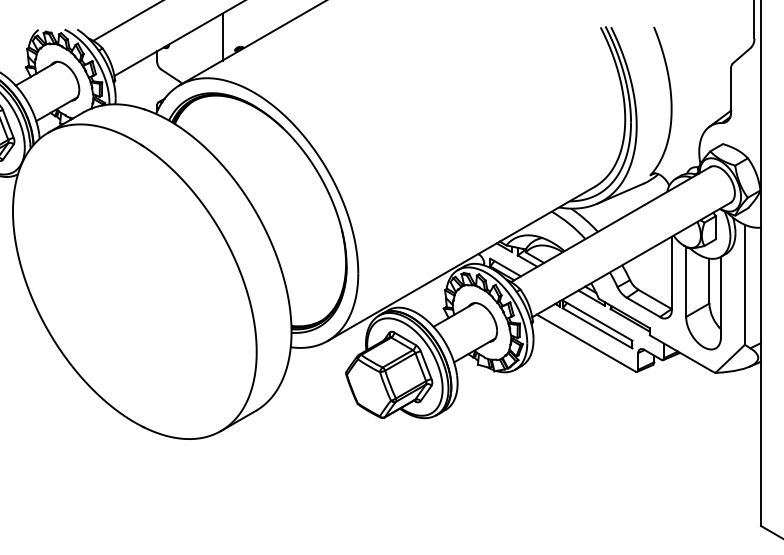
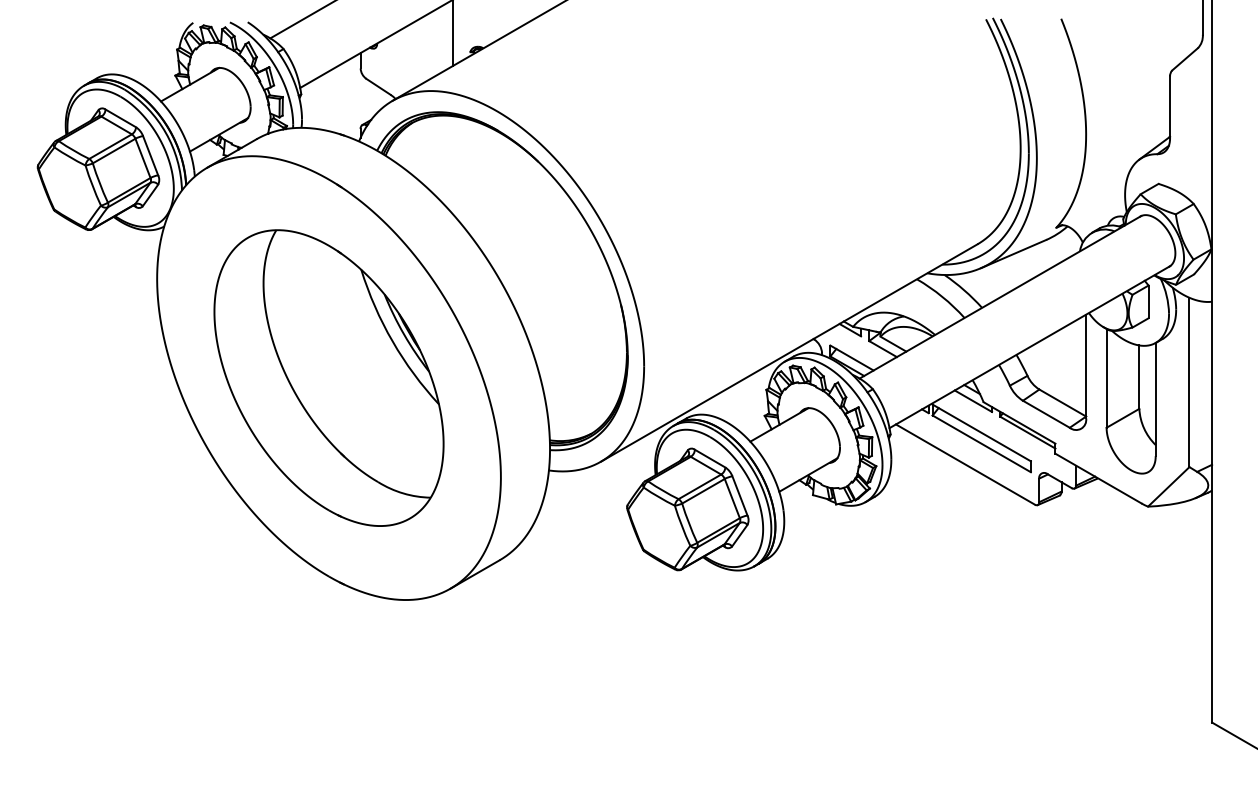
part: (134, 281) -> (328, 377), added

